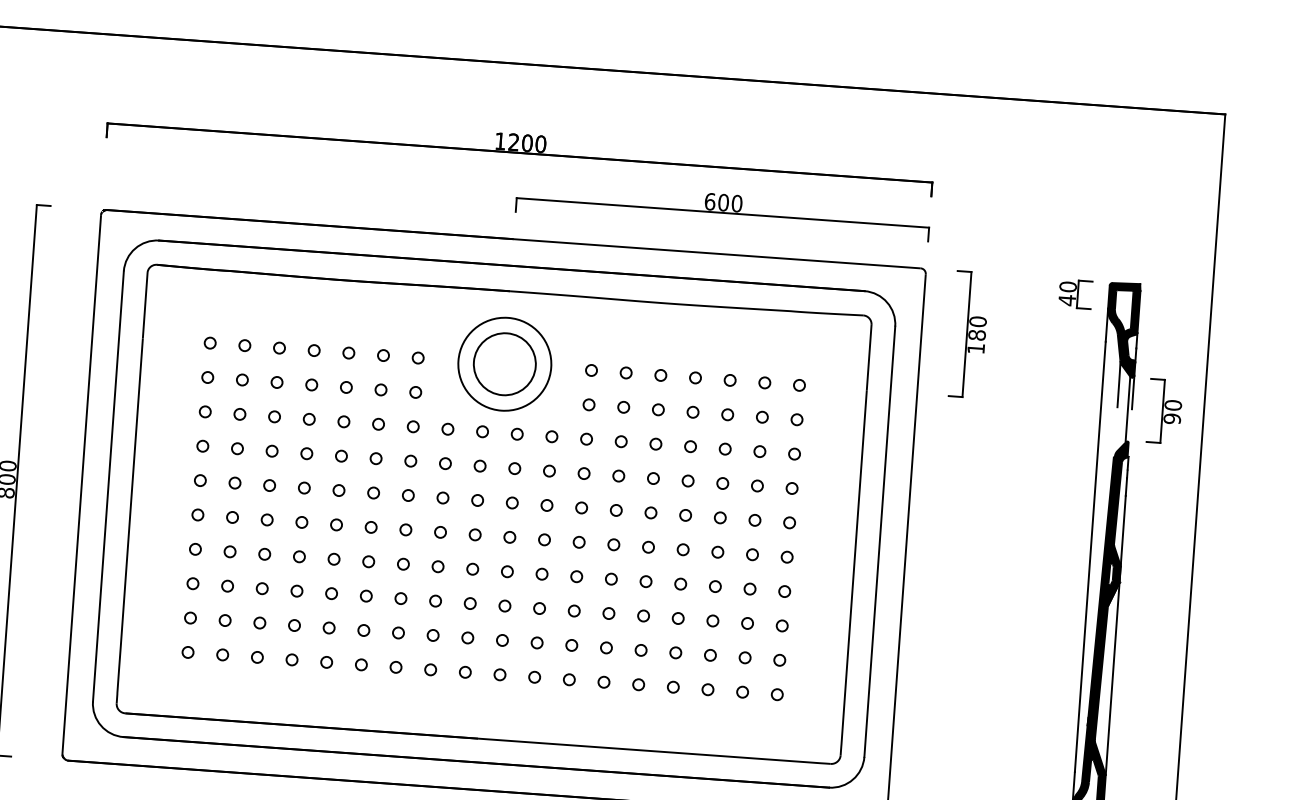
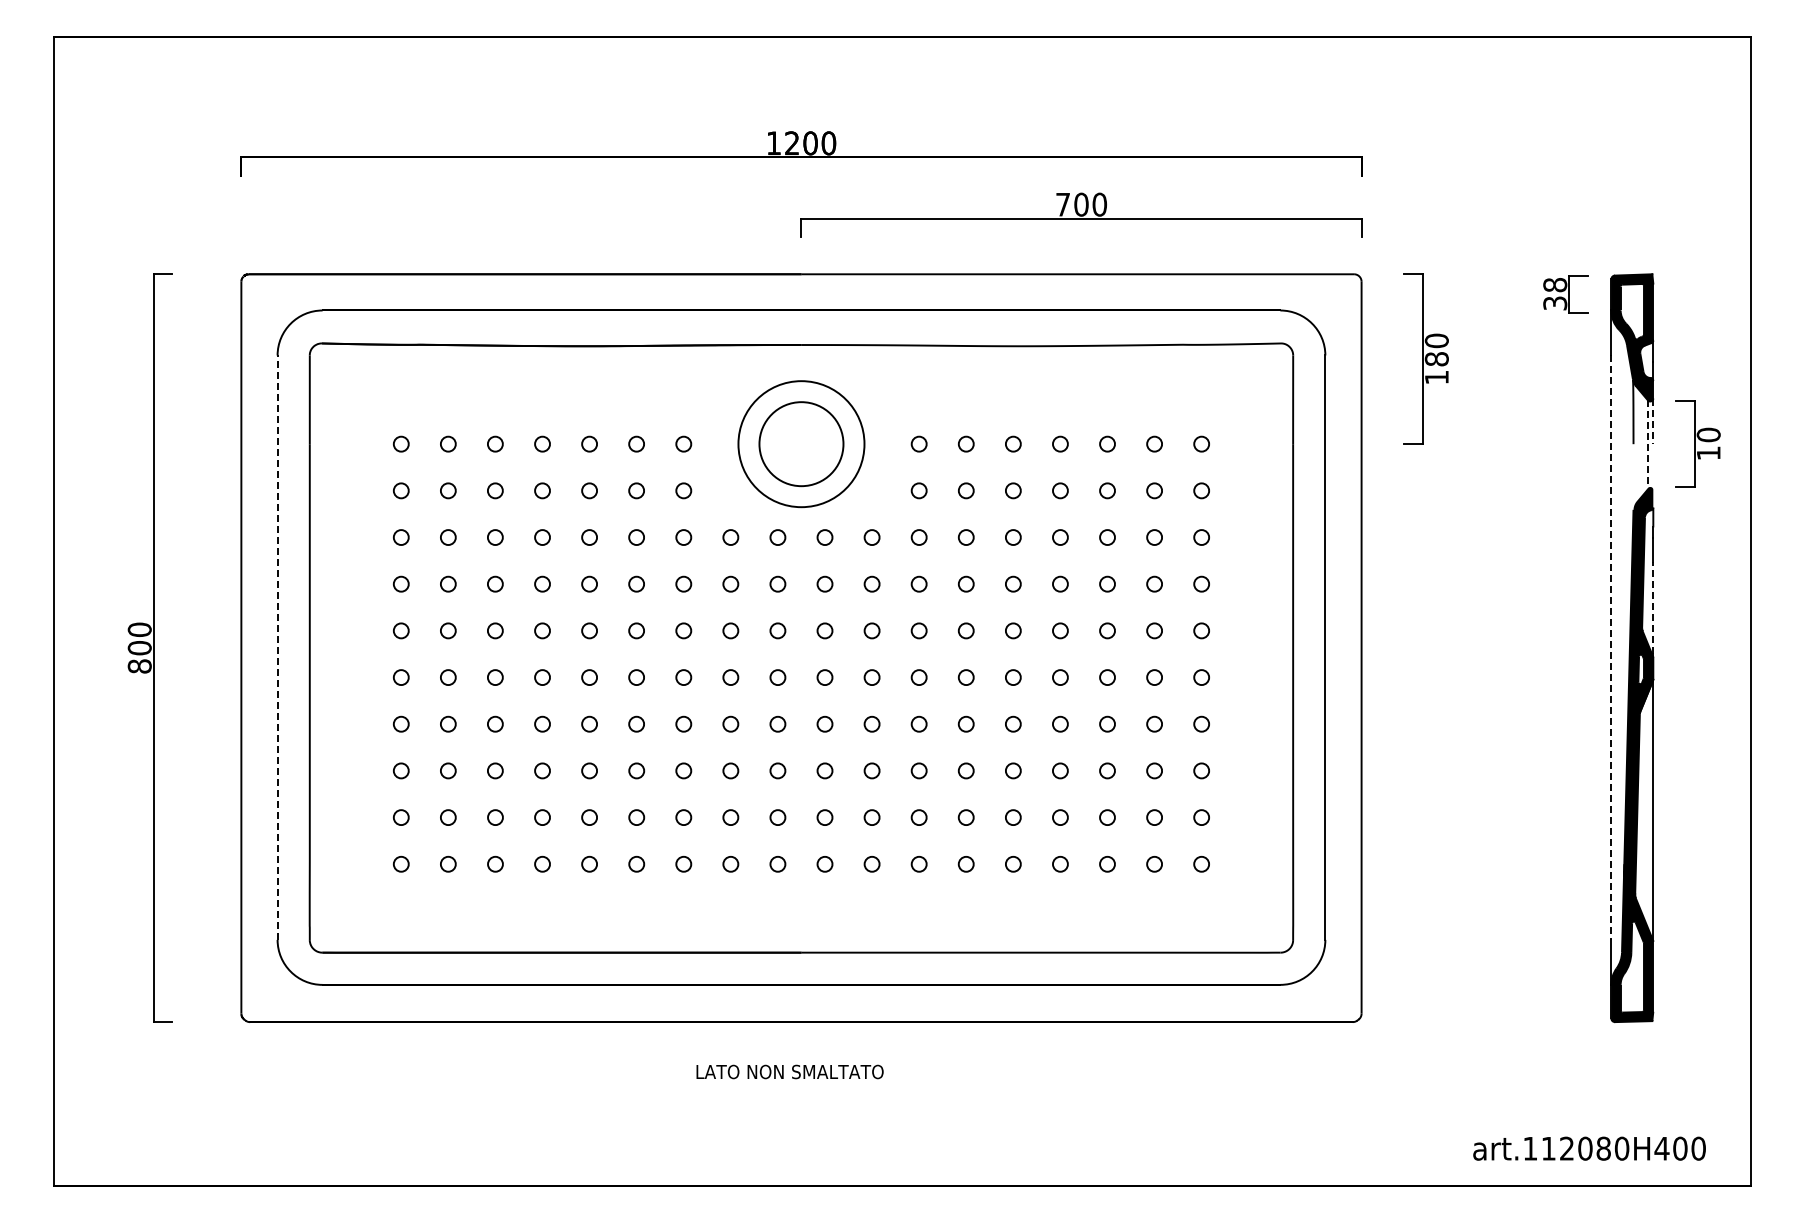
text: (710, 201) -> (1063, 204), 600 -> 700
text: (1067, 293) -> (1555, 294), 40 -> 38
line: (1133, 392) -> (1653, 421), solid -> dashed
line: (1127, 409) -> (1647, 444), solid -> dashed
text: (1172, 419) -> (1708, 453), 90 -> 10
line: (108, 486) -> (277, 647), solid -> dashed
line: (1123, 529) -> (1653, 607), solid -> dashed
line: (1090, 557) -> (1611, 648), solid -> dashed

